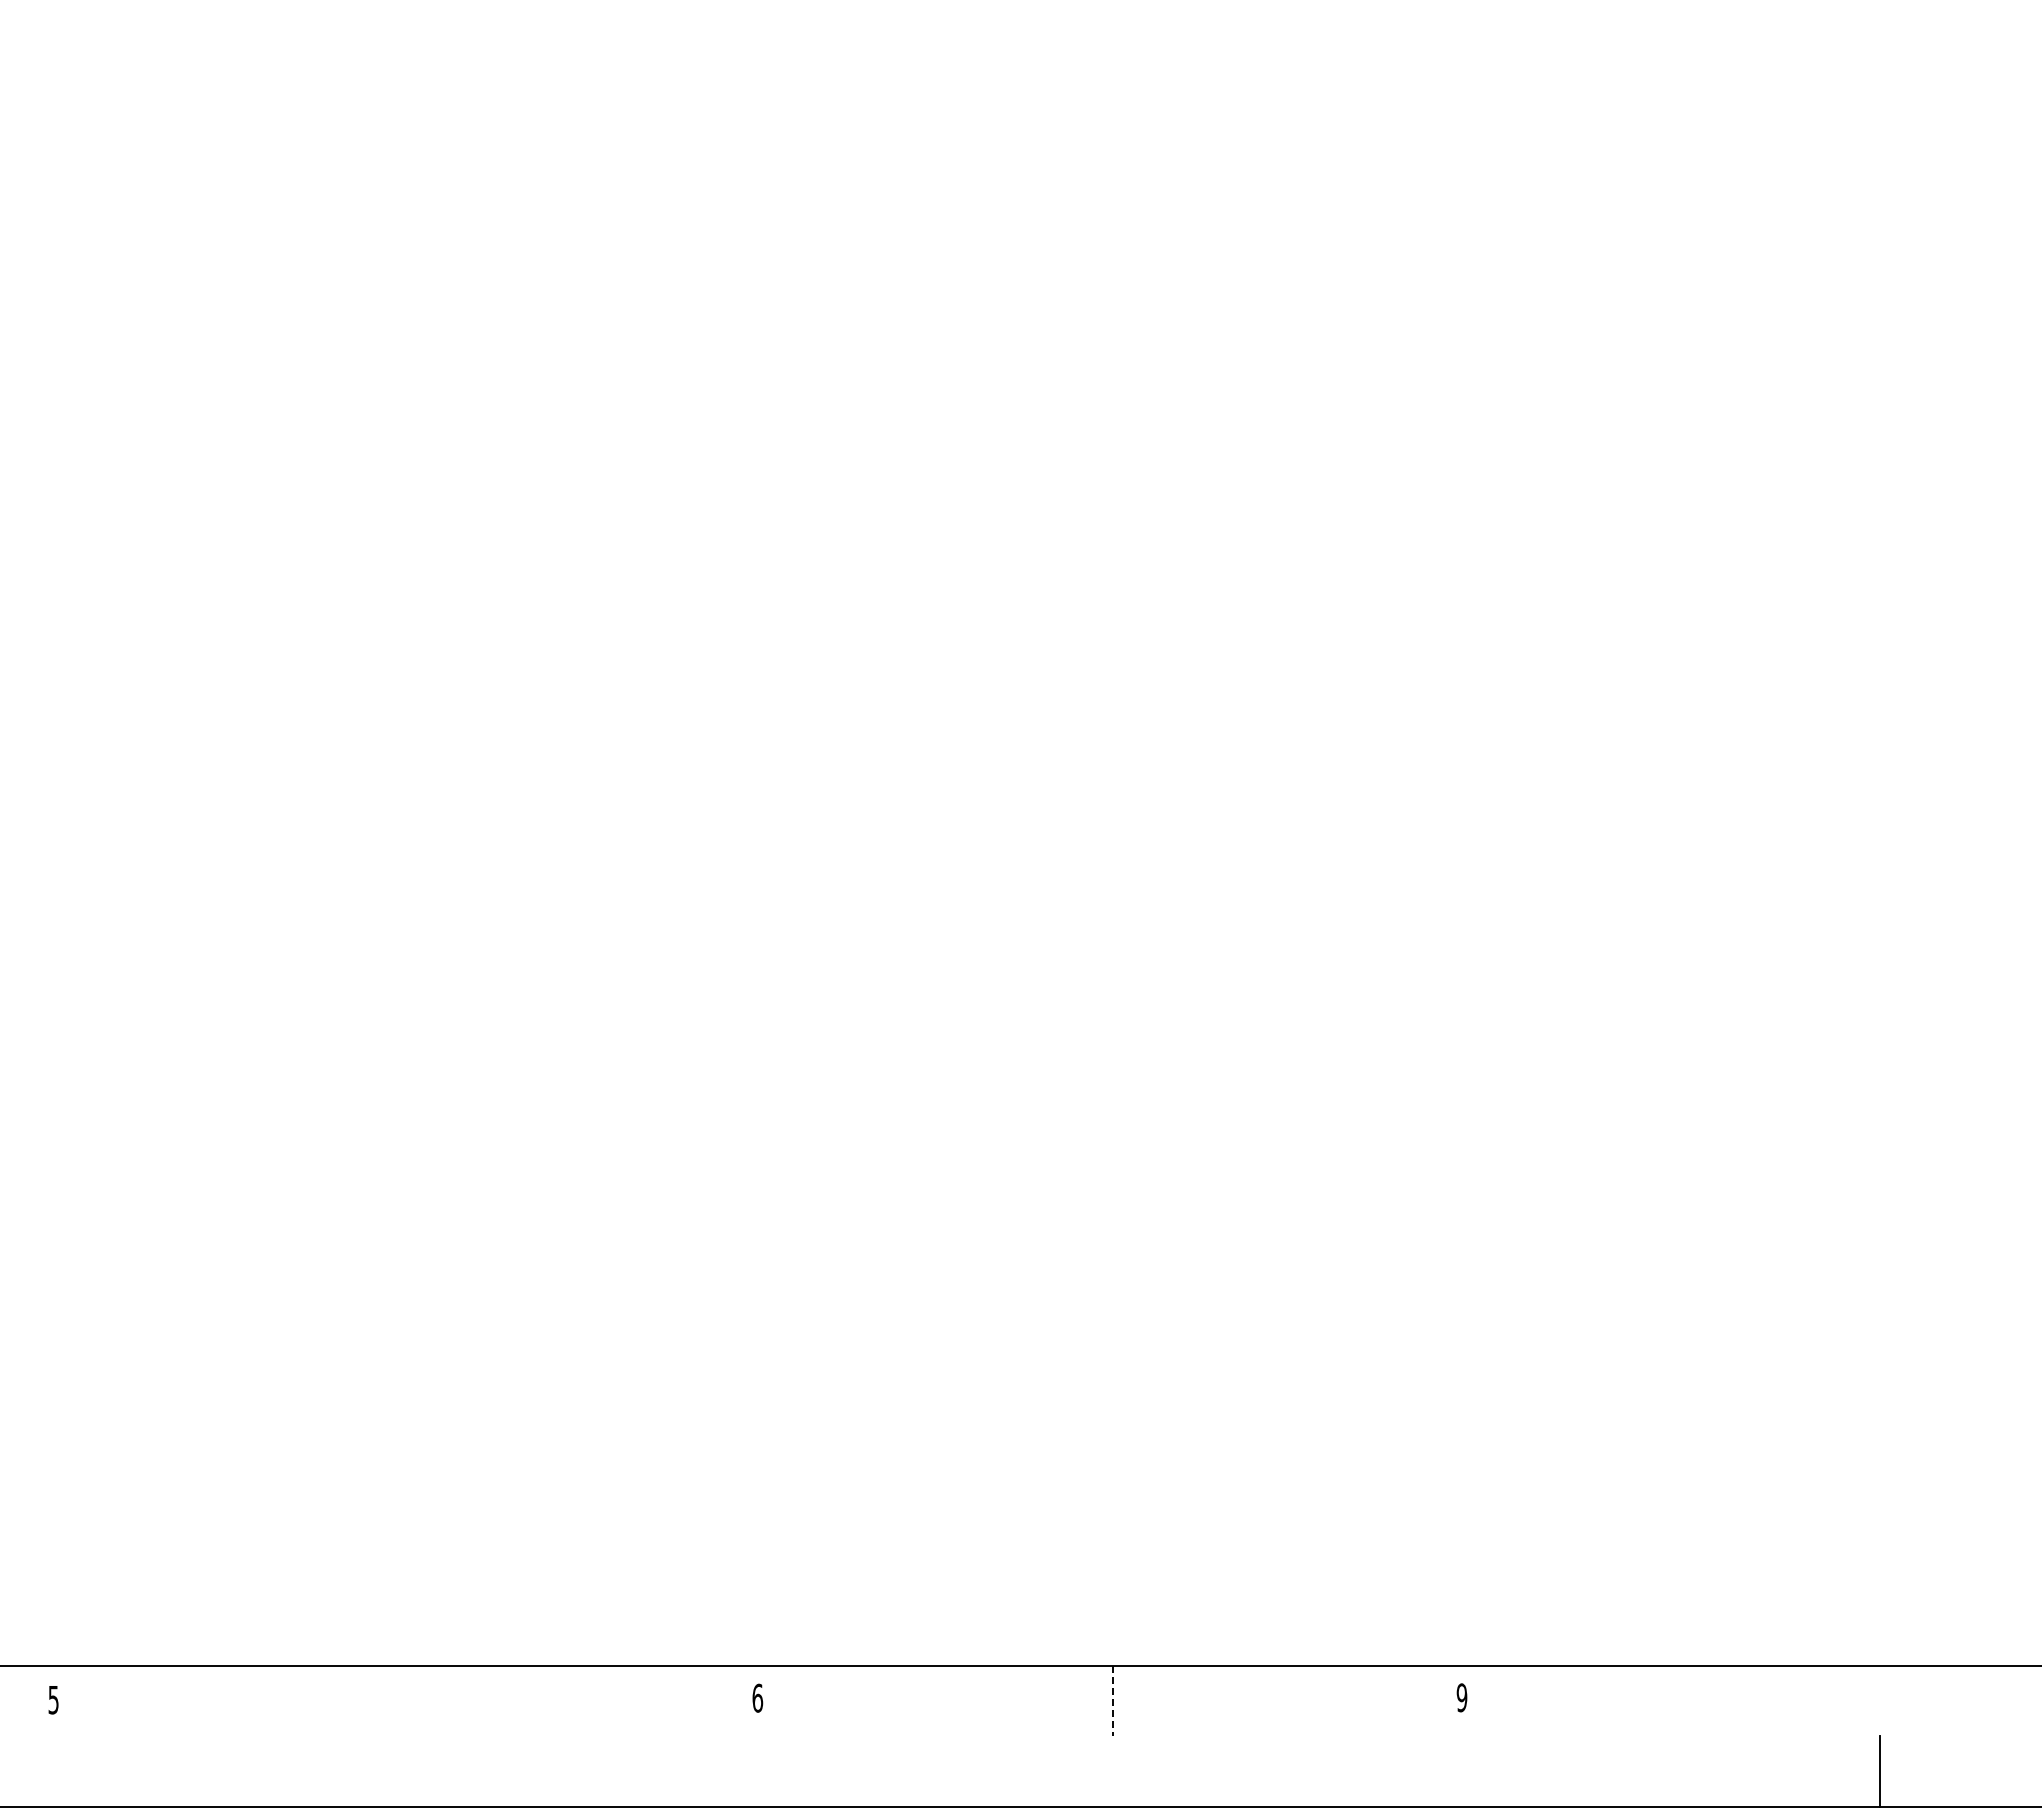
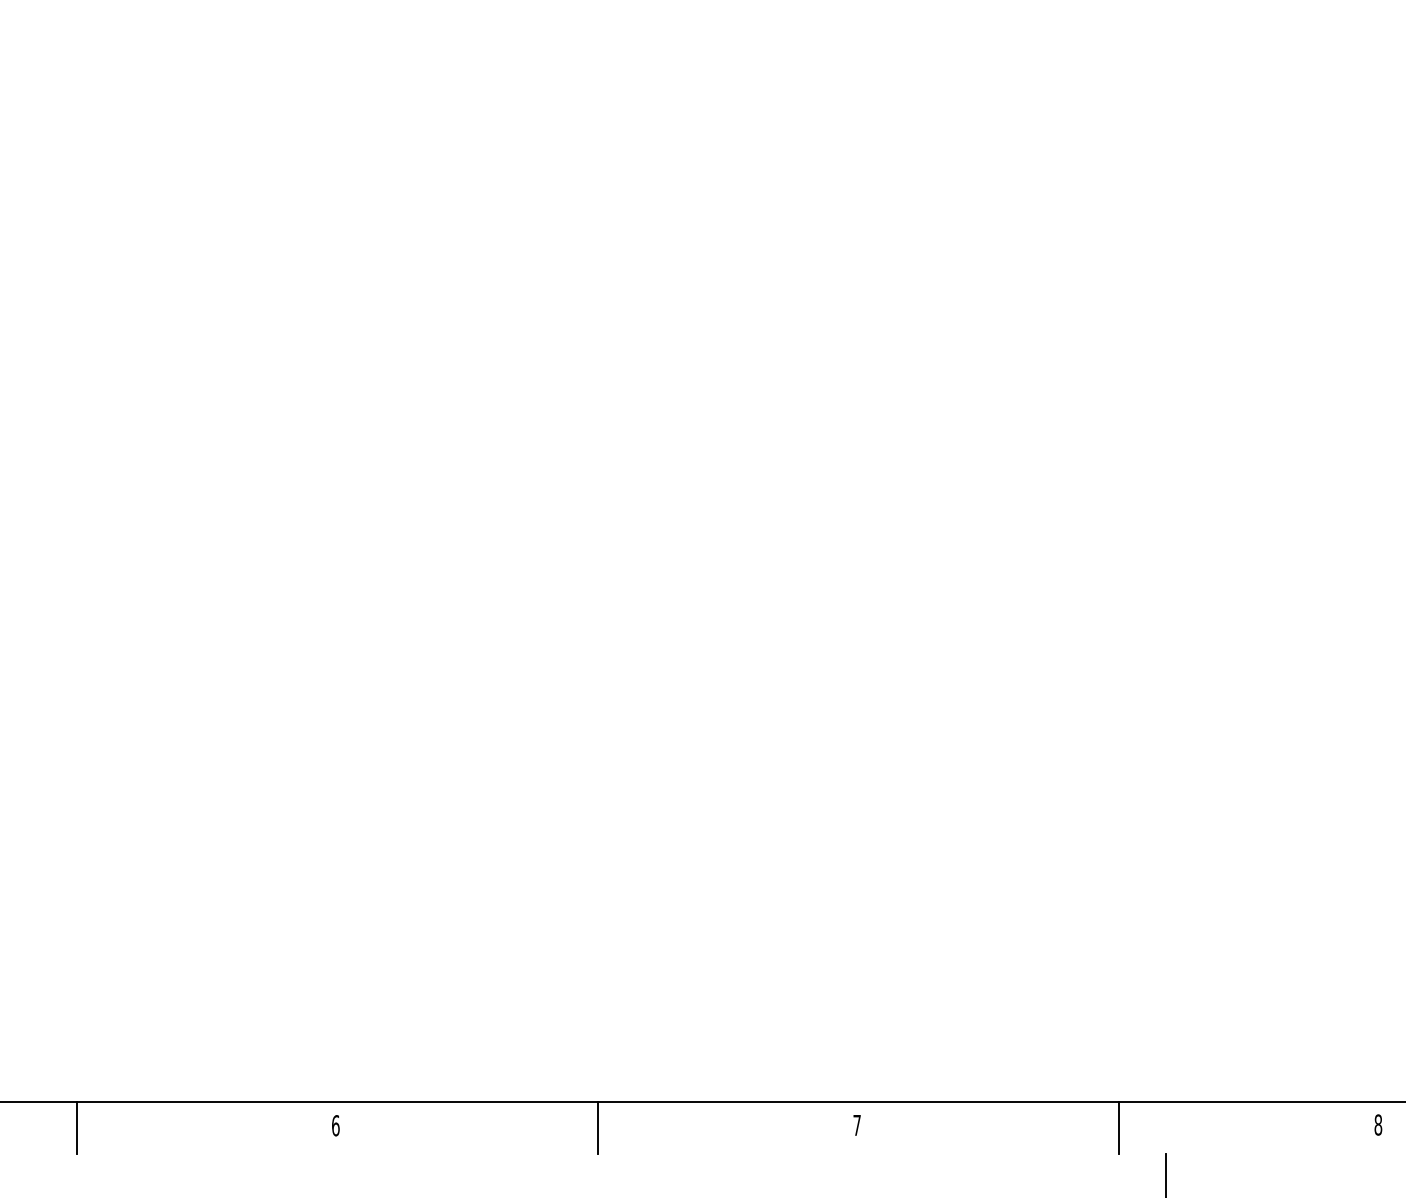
text: (1461, 1697) -> (856, 1125), 9 -> 7
line: (408, 1700) -> (77, 1127), added
line: (1816, 1700) -> (1119, 1127), added
line: (1112, 1701) -> (598, 1128), dashed -> solid

